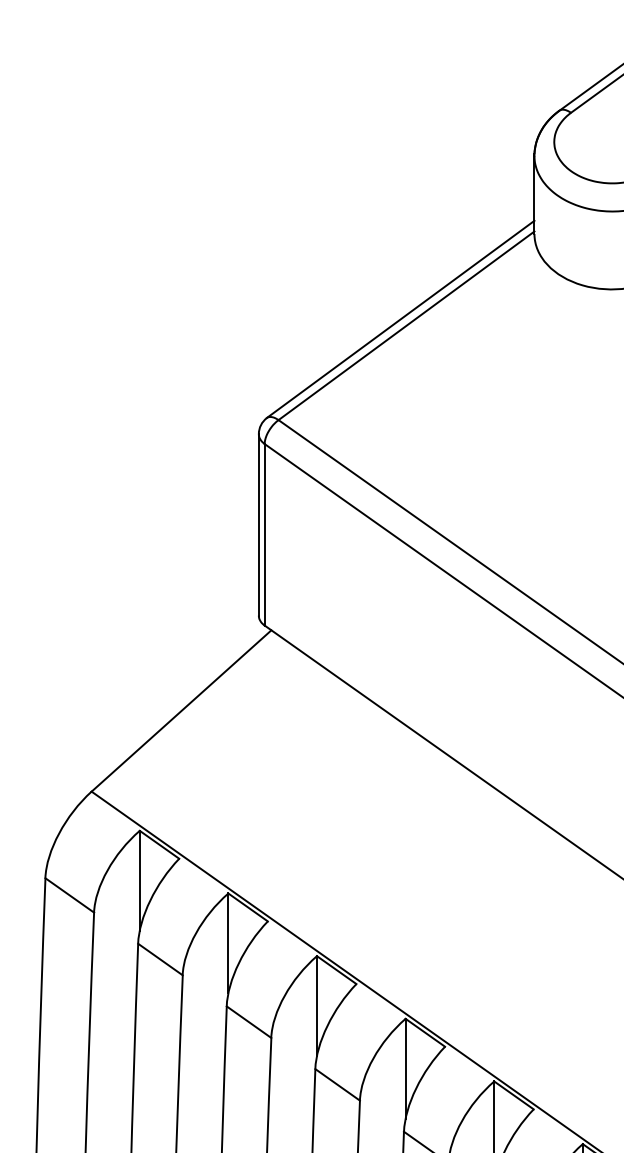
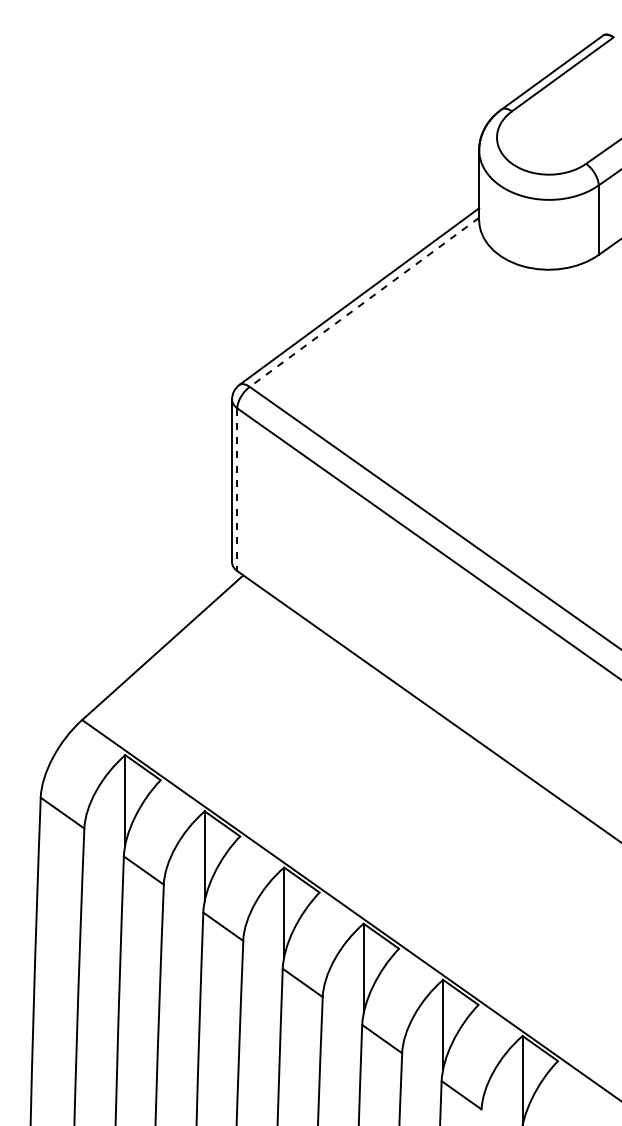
line: (406, 325) -> (364, 302), solid -> dashed
line: (264, 535) -> (237, 490), solid -> dashed

